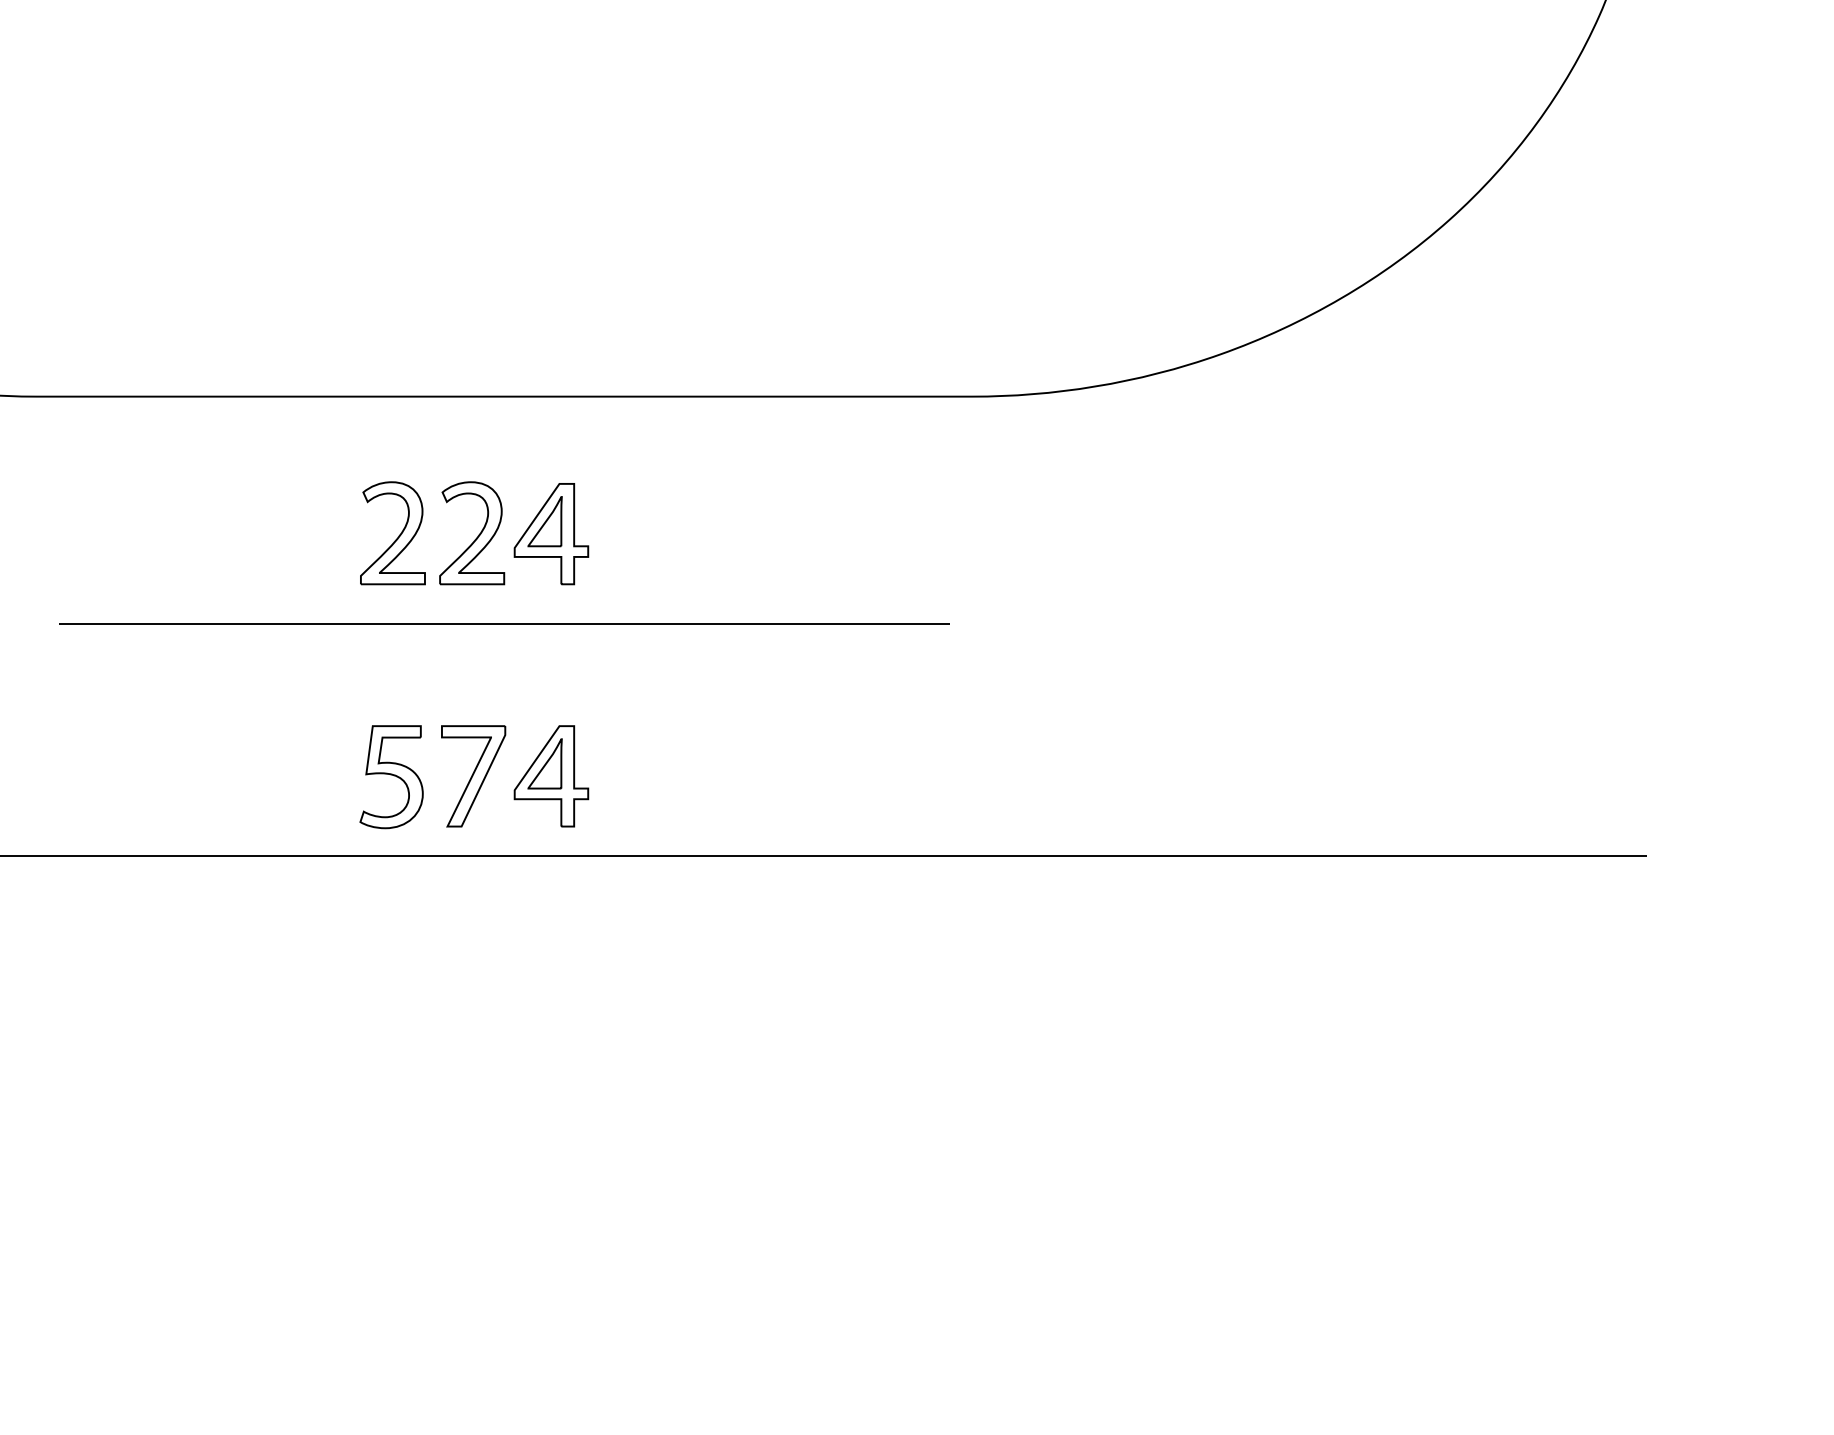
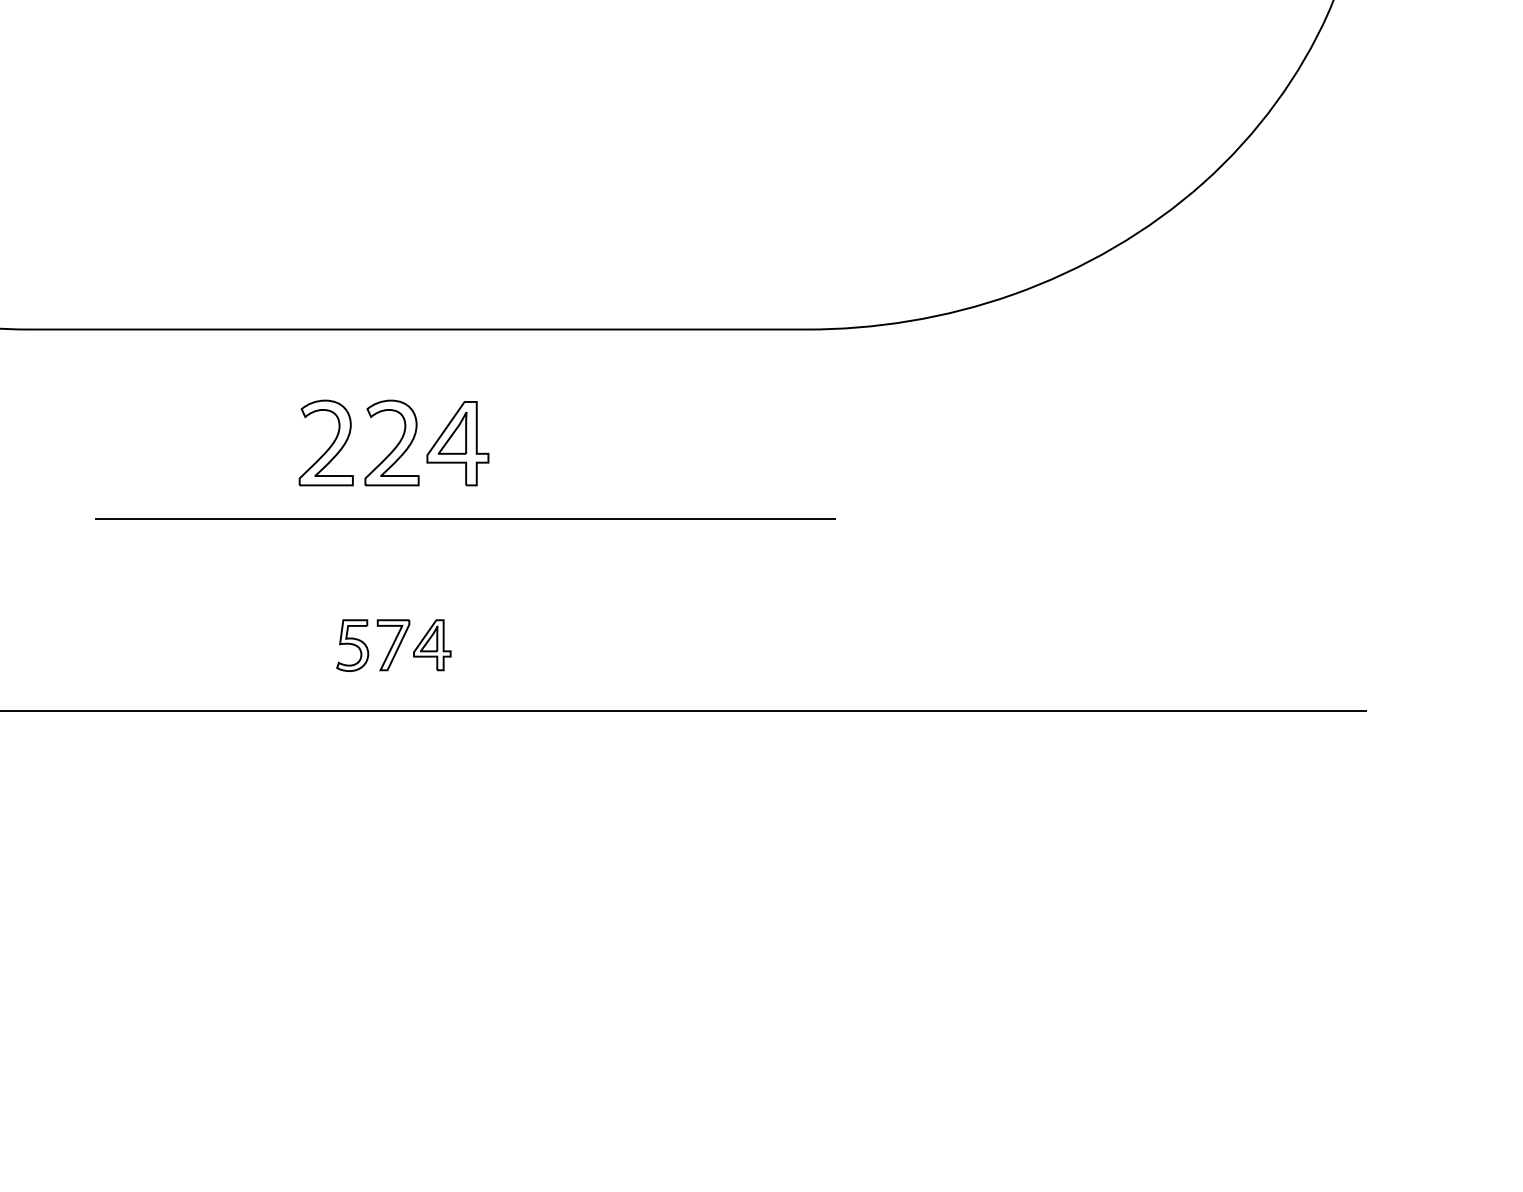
line: (504, 623) -> (465, 517), moved
part: (474, 777) -> (394, 645), size x0.6

